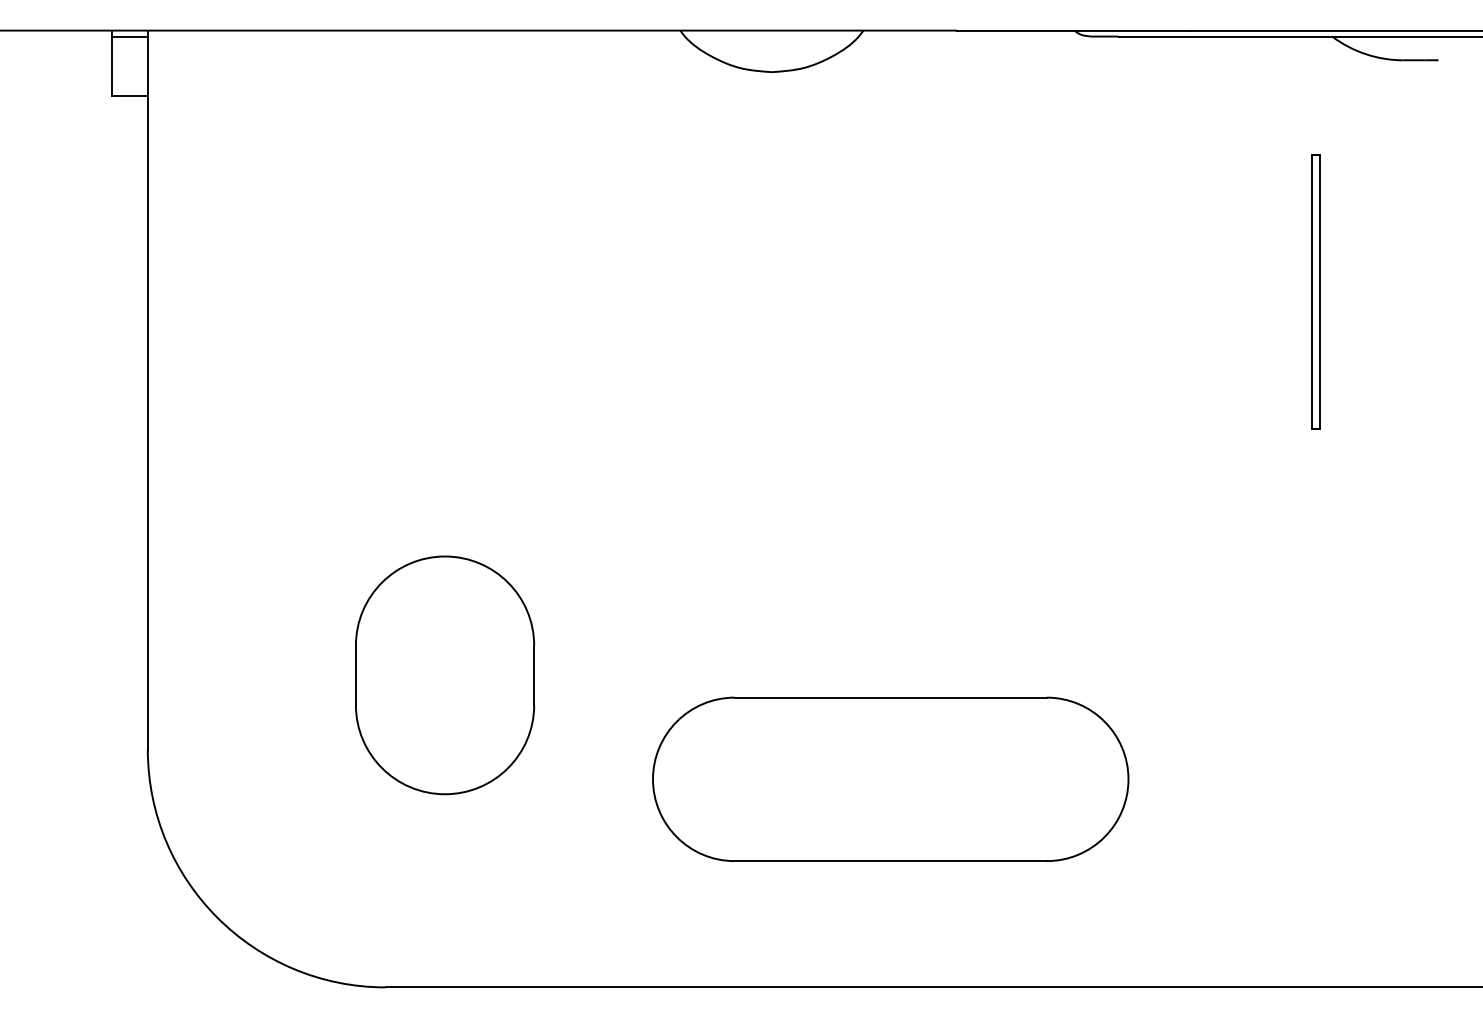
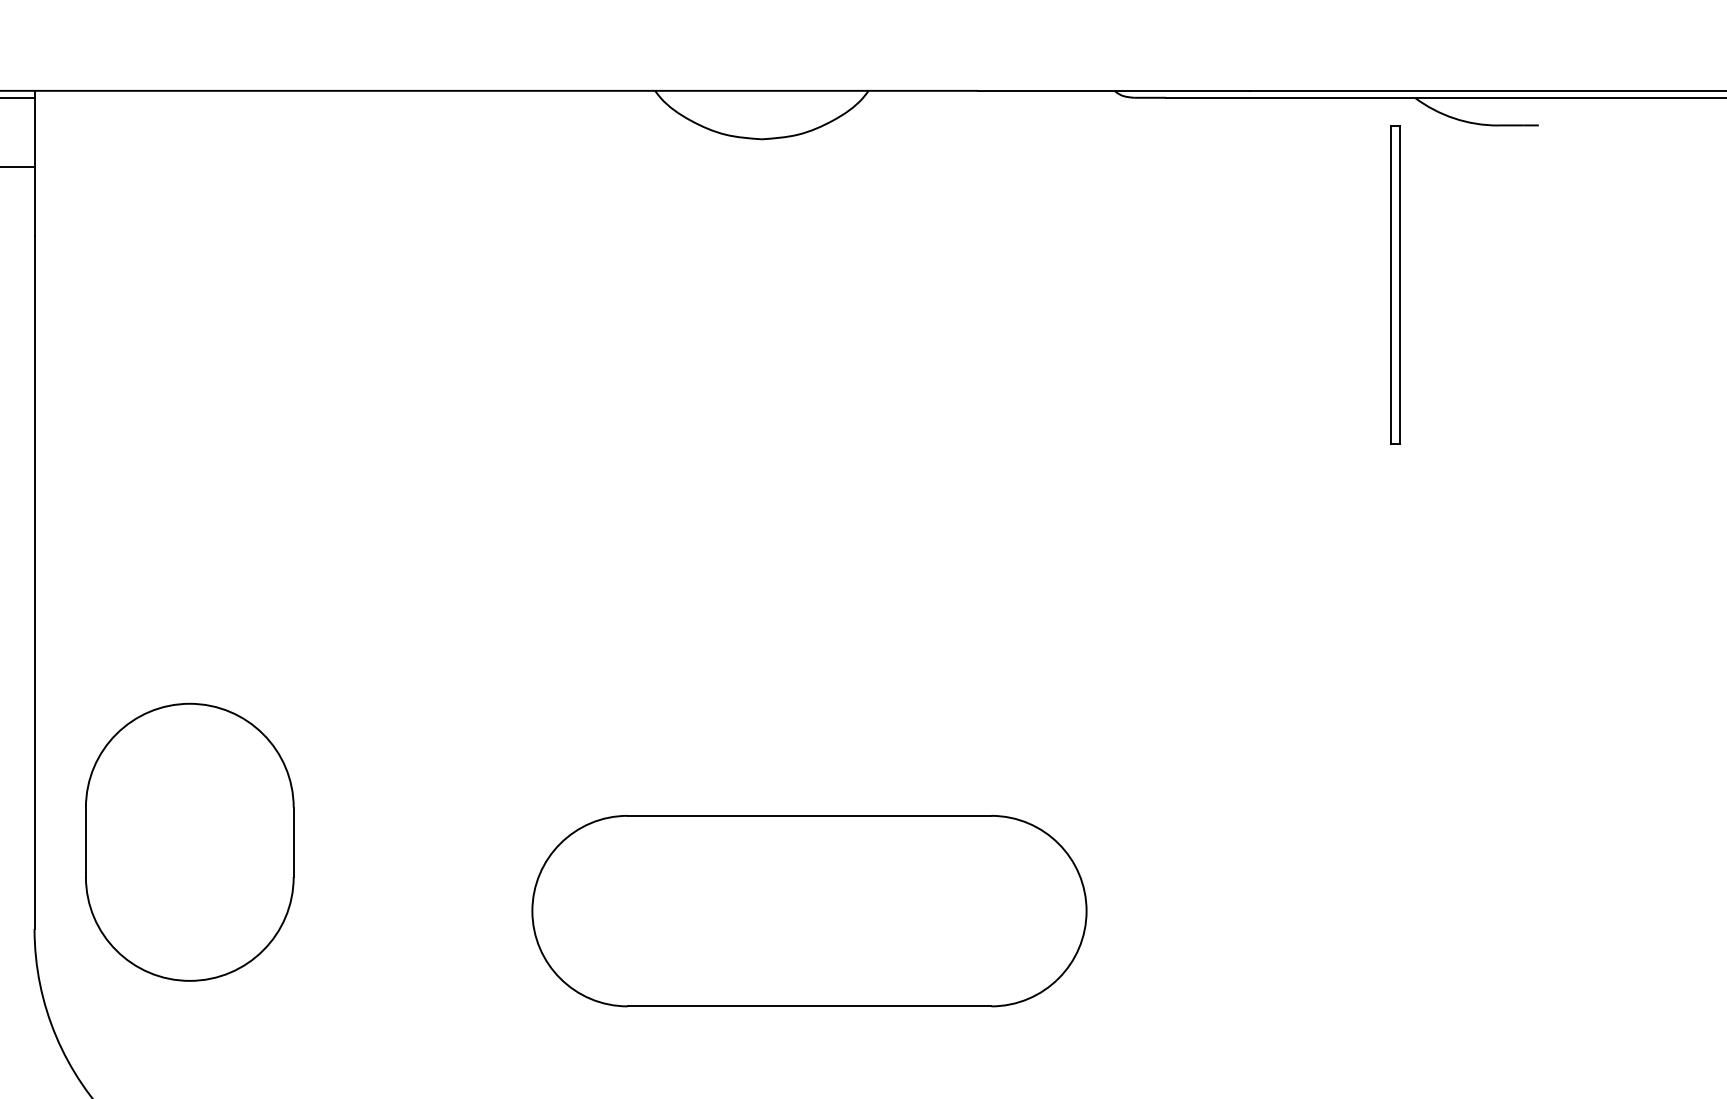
part: (1315, 291) -> (1395, 284), moved
part: (445, 675) -> (190, 842), moved
part: (890, 778) -> (809, 910), moved

